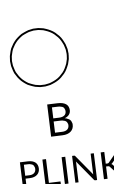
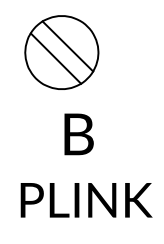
line: (43, 52) -> (67, 46), added
line: (34, 62) -> (55, 58), added

